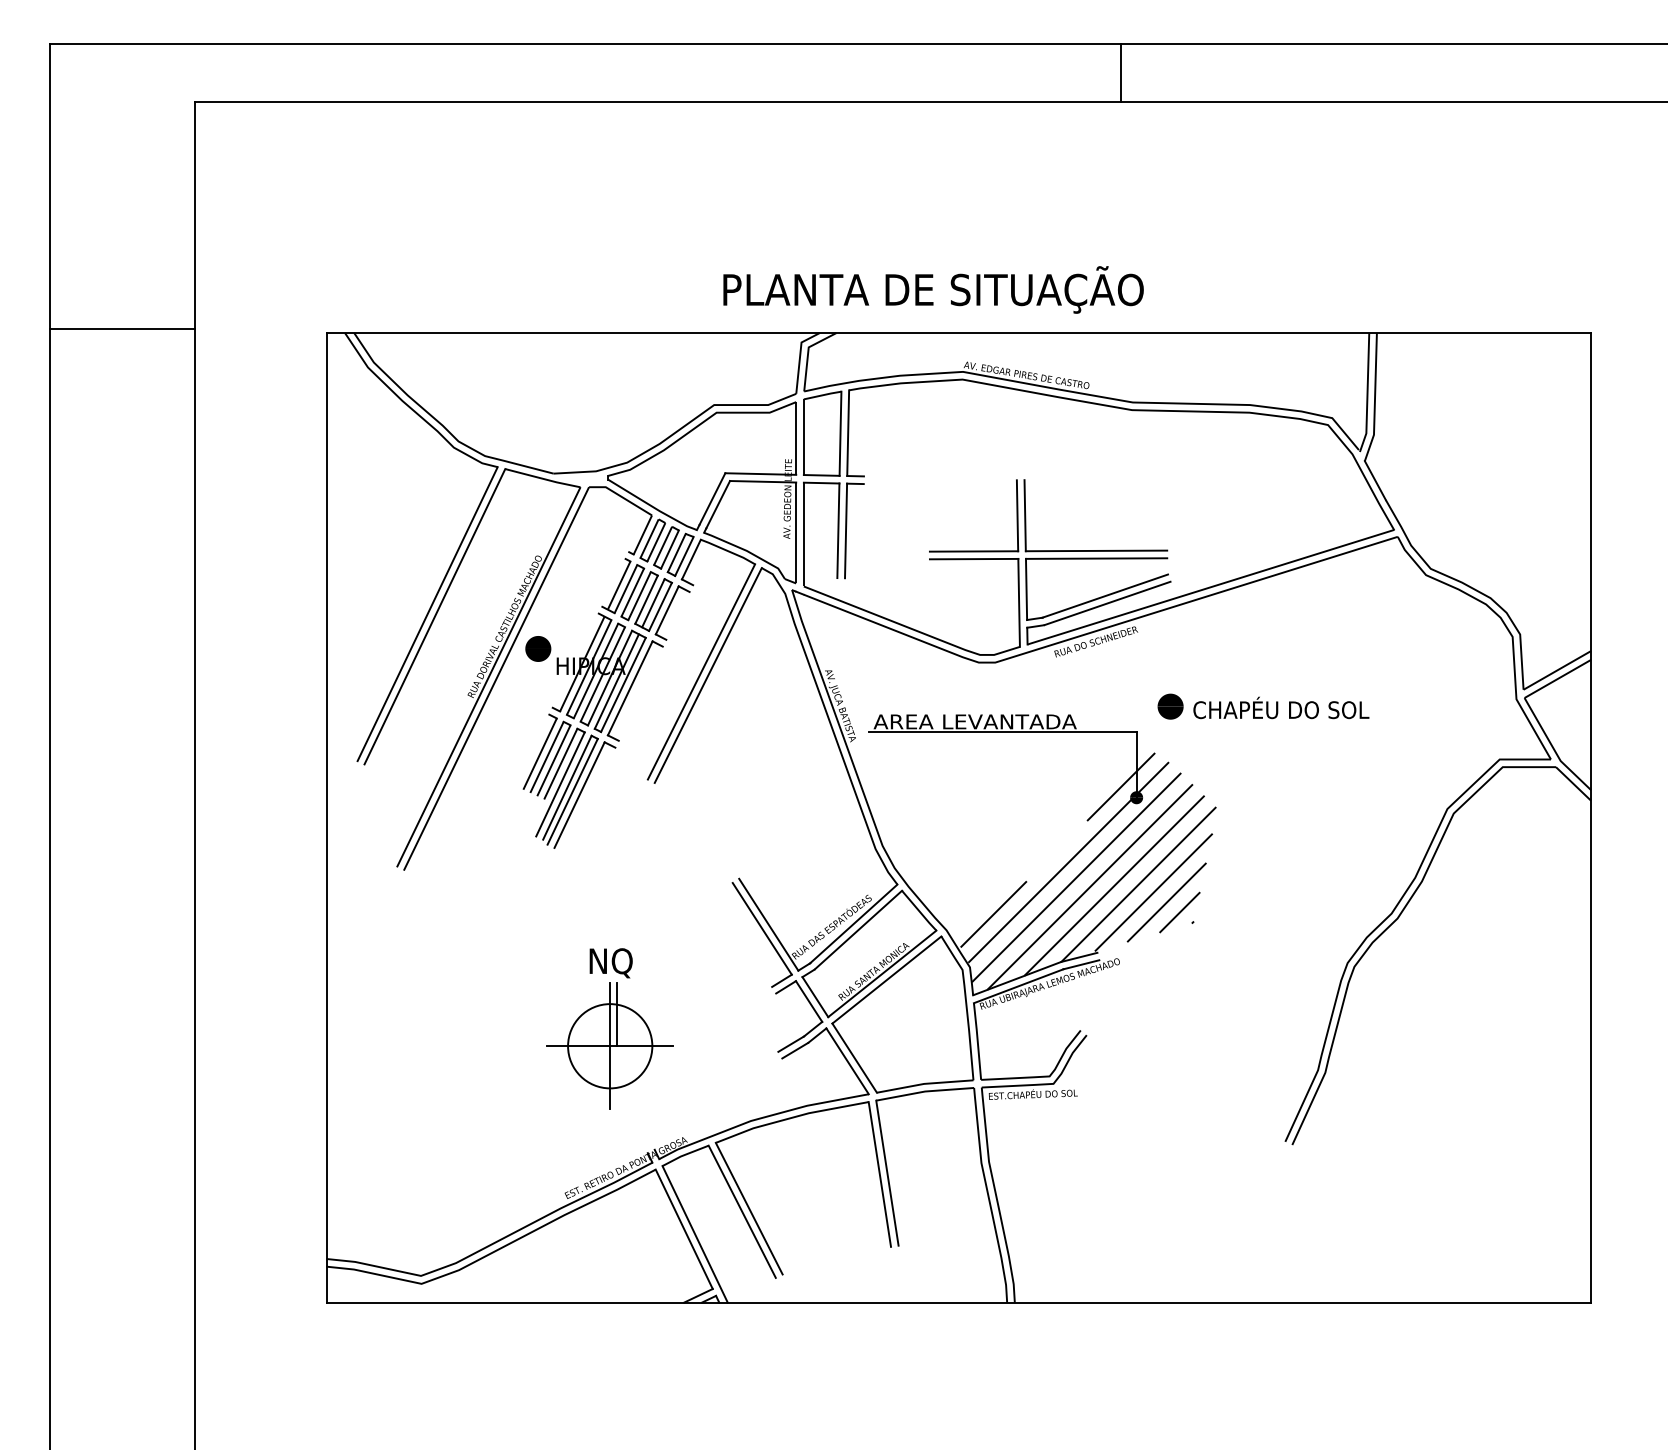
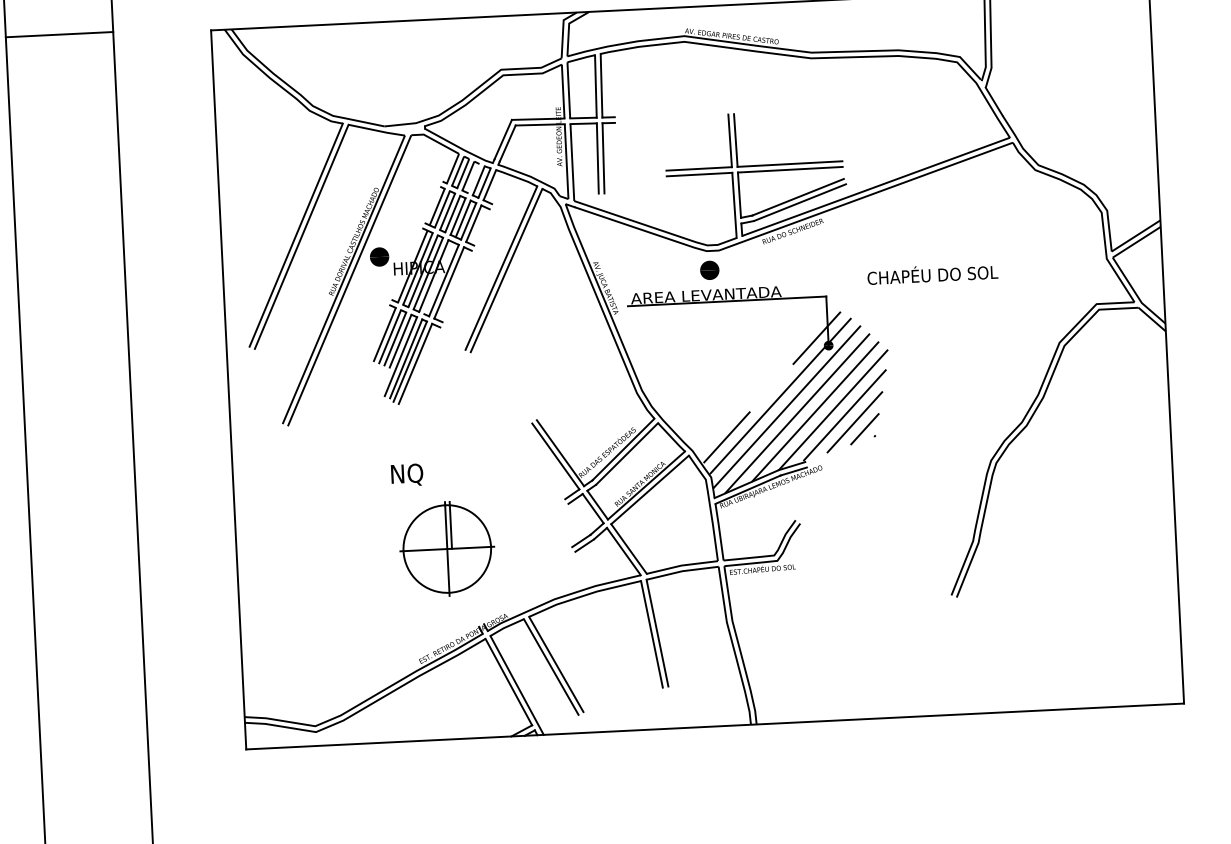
line: (669, 549) -> (473, 178), removed
line: (616, 681) -> (438, 278), removed
part: (1170, 706) -> (709, 270), moved
text: (610, 963) -> (406, 475), moved
circle: (610, 1046) -> (447, 549), size x1.4

